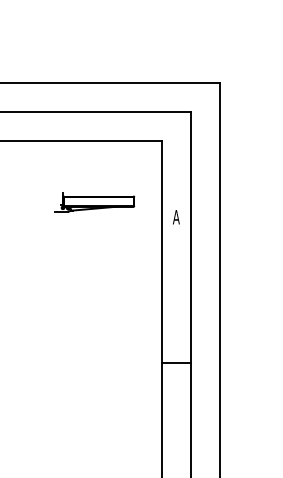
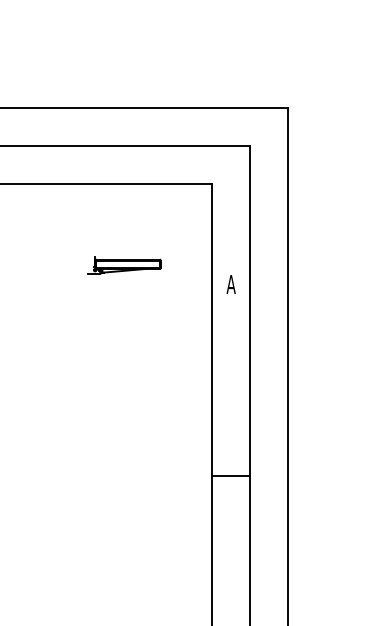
part: (94, 202) -> (123, 265), size x0.7

